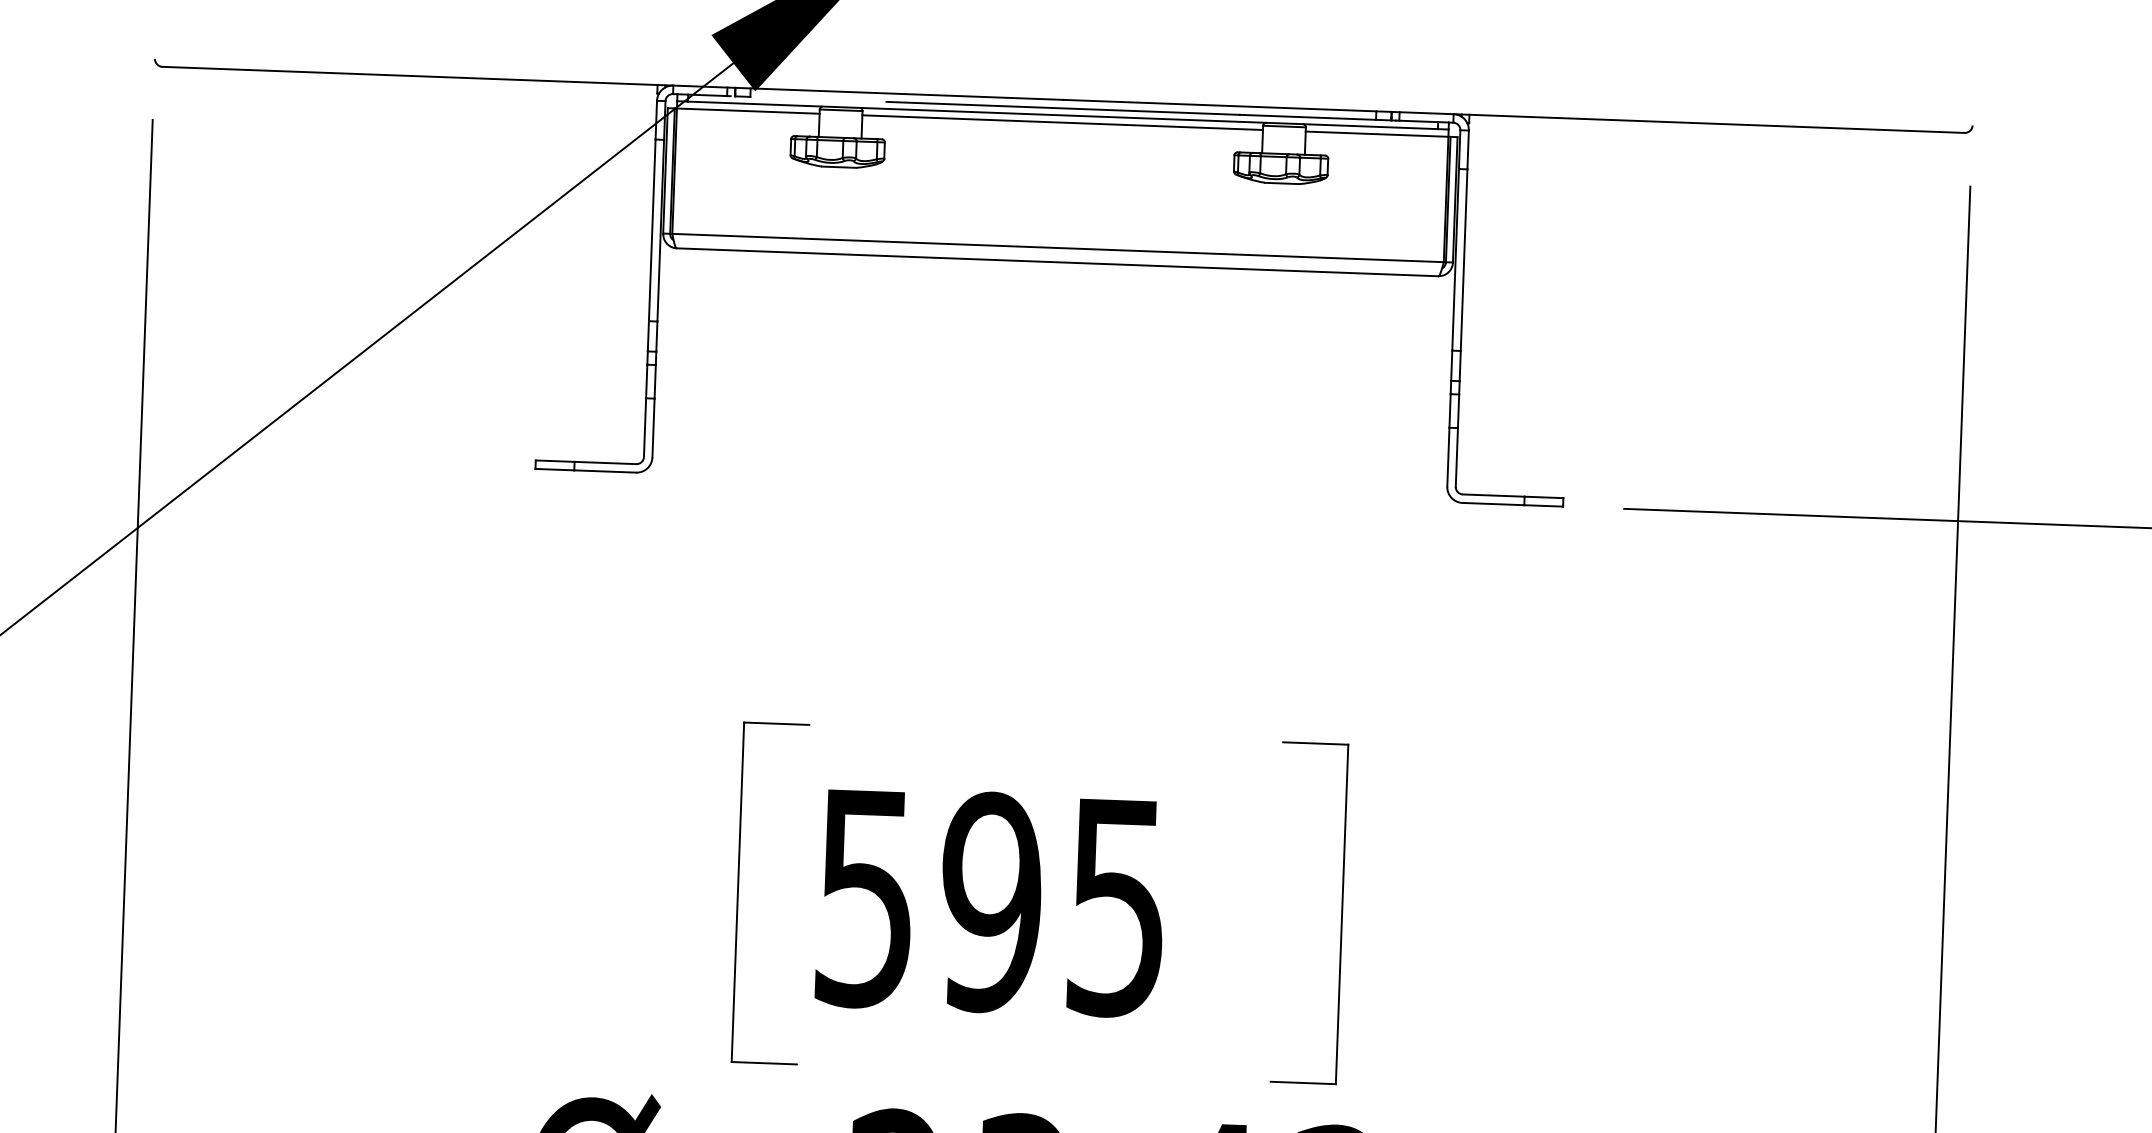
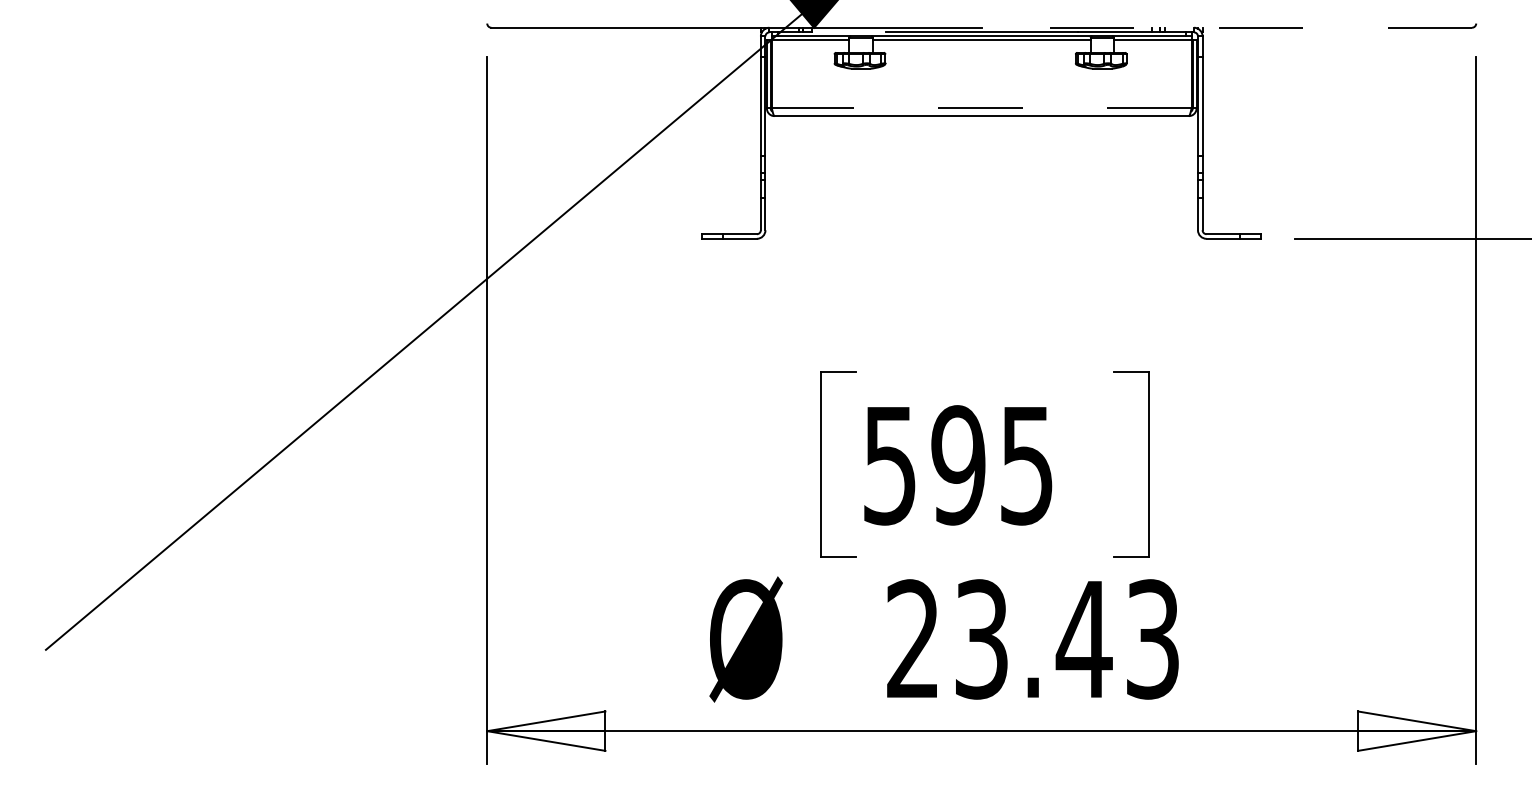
line: (1513, 115) -> (1226, 27), solid -> dashed
line: (1057, 248) -> (981, 108), solid -> dashed

